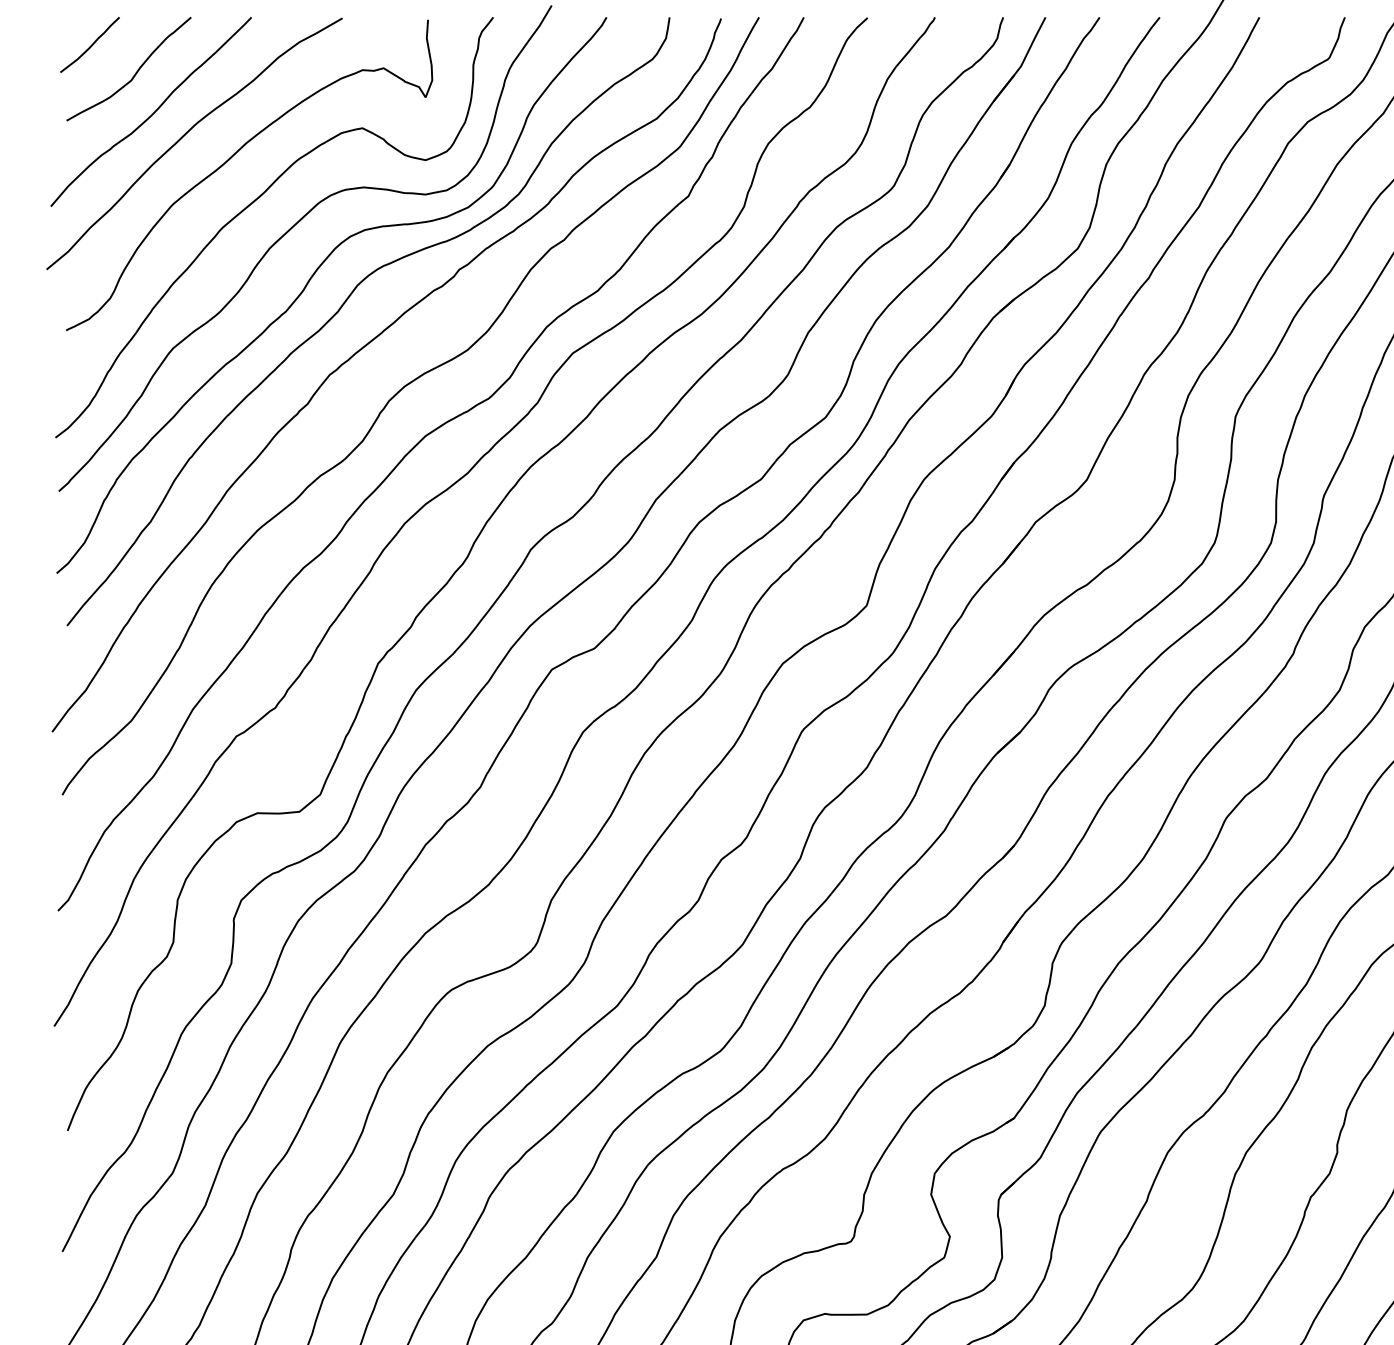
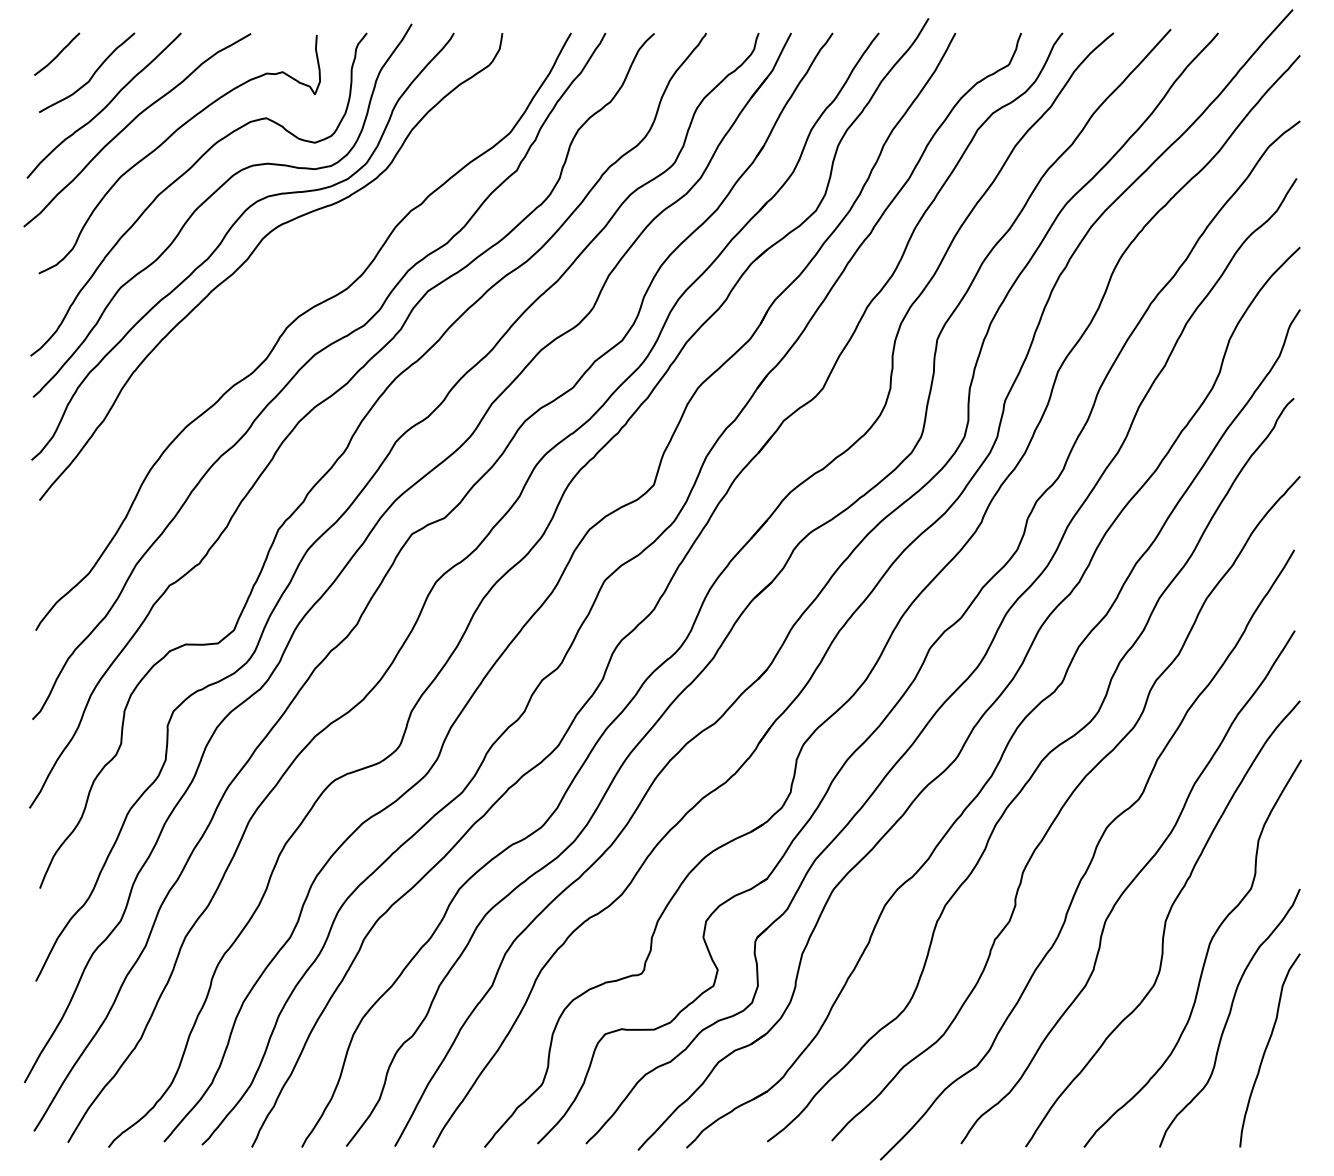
curve: (367, 345) -> (270, 285), removed

